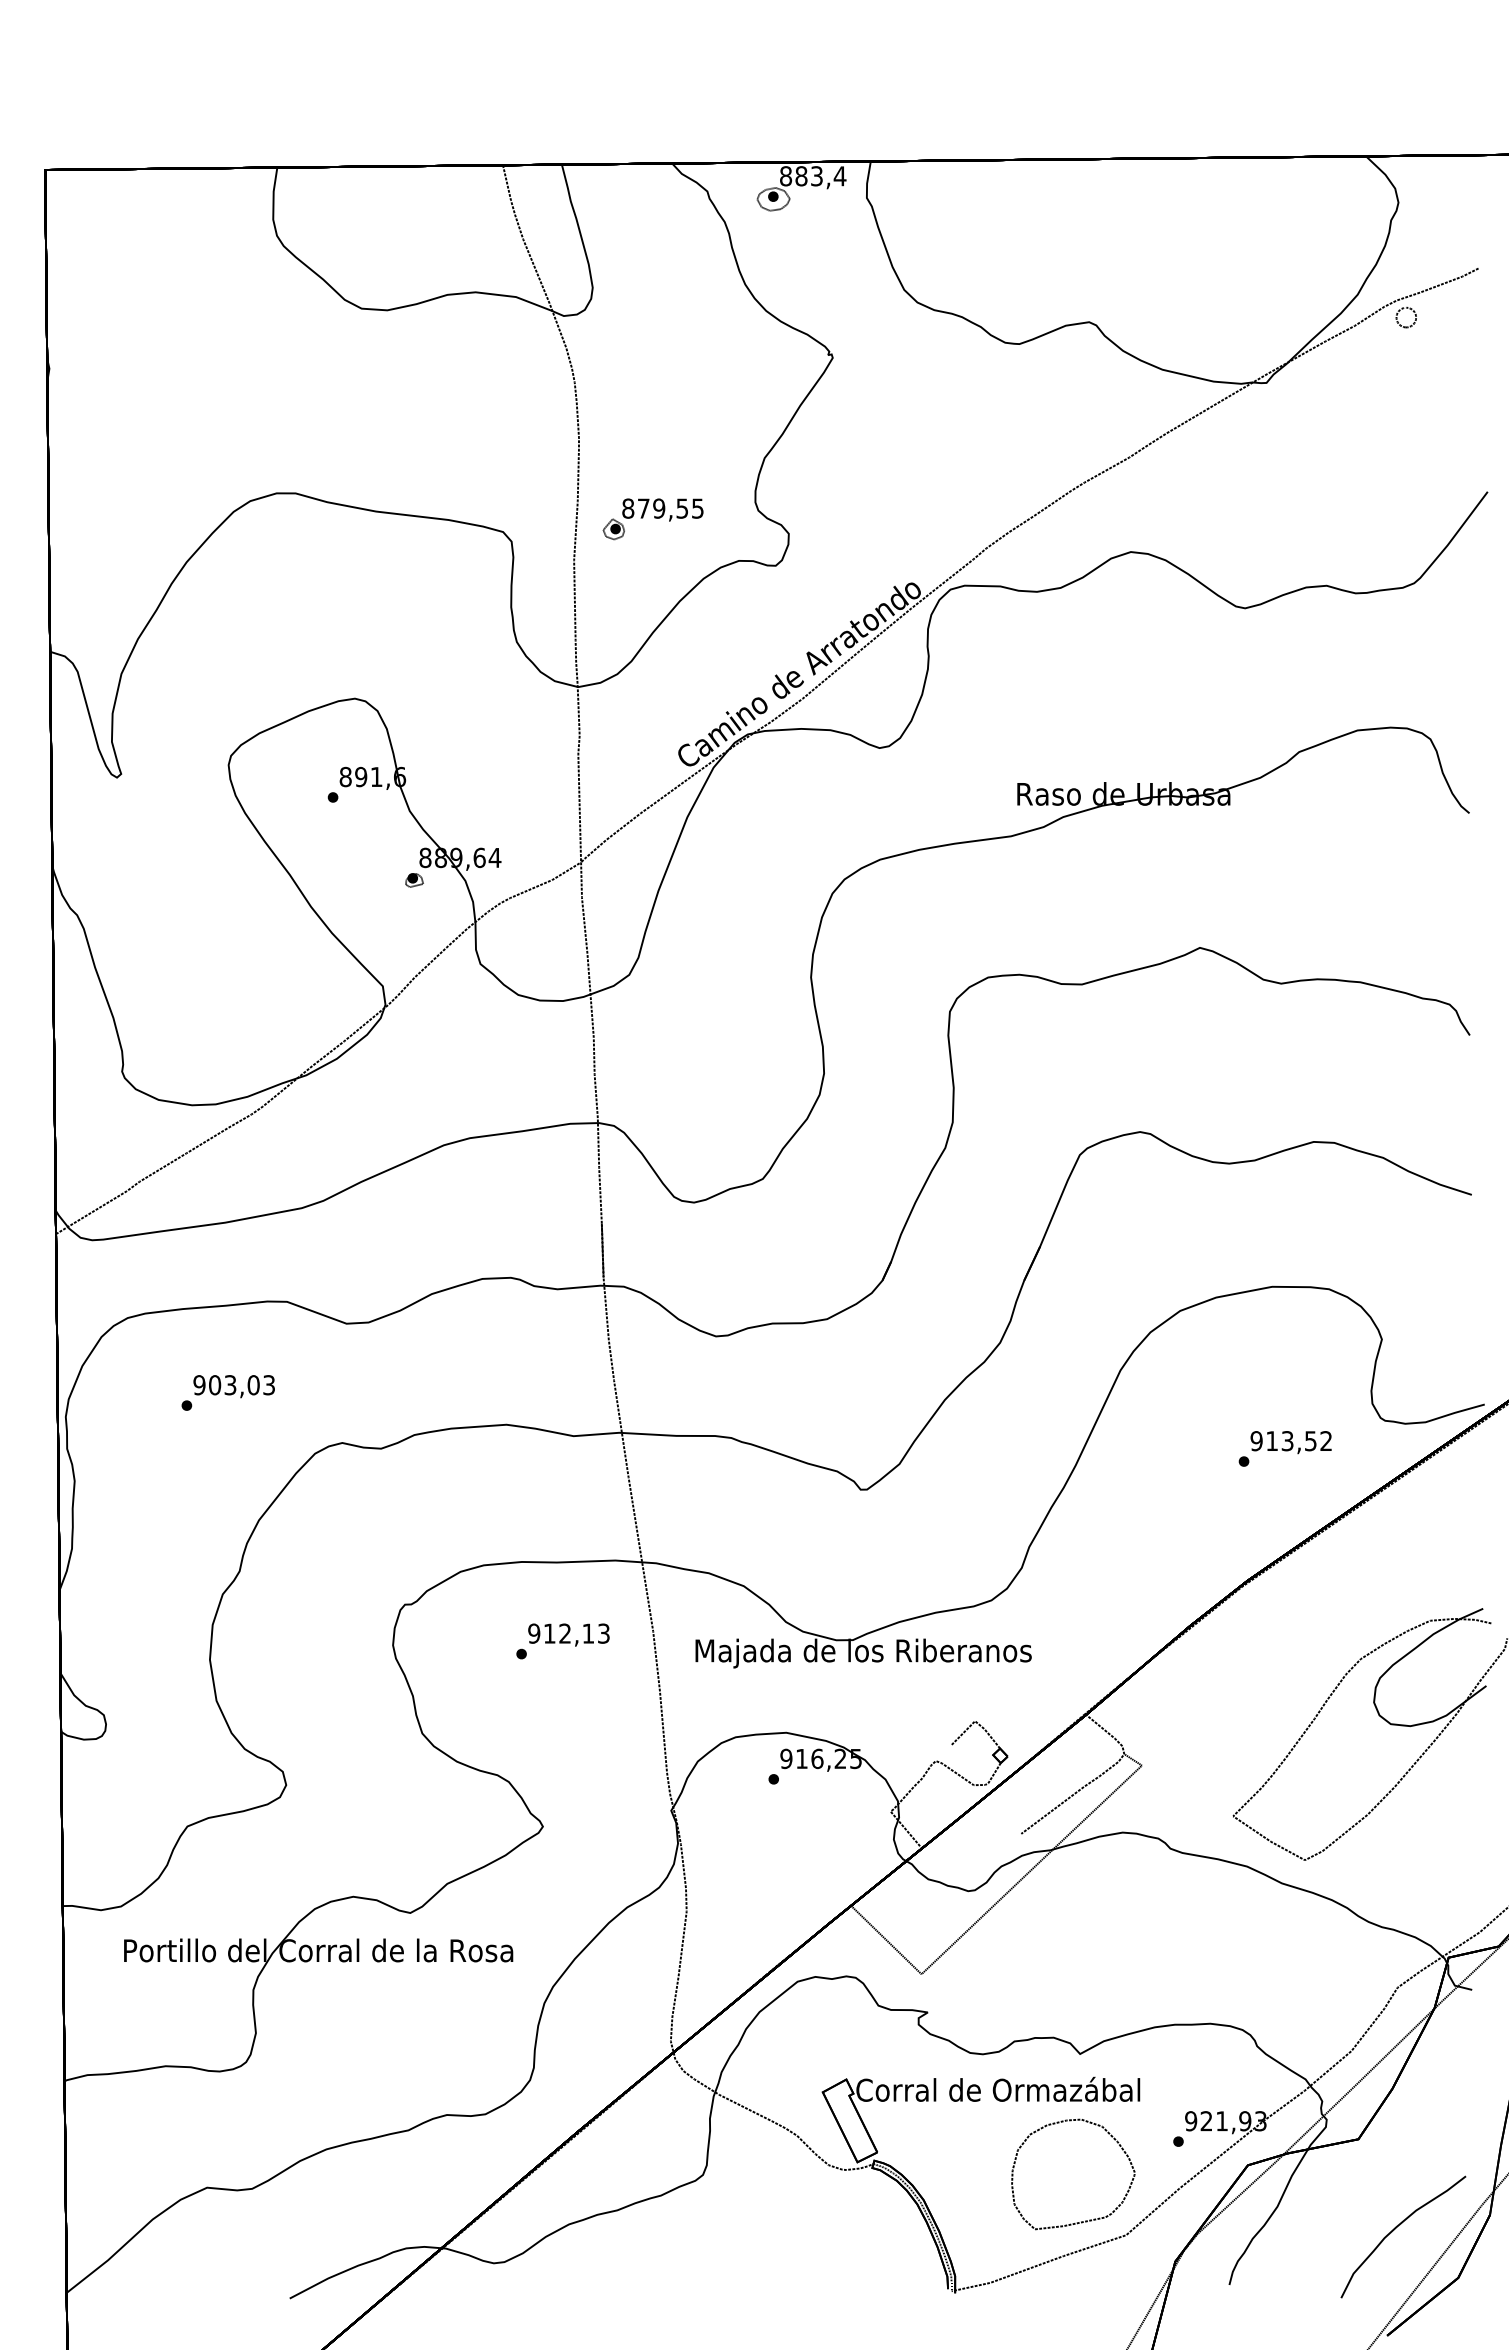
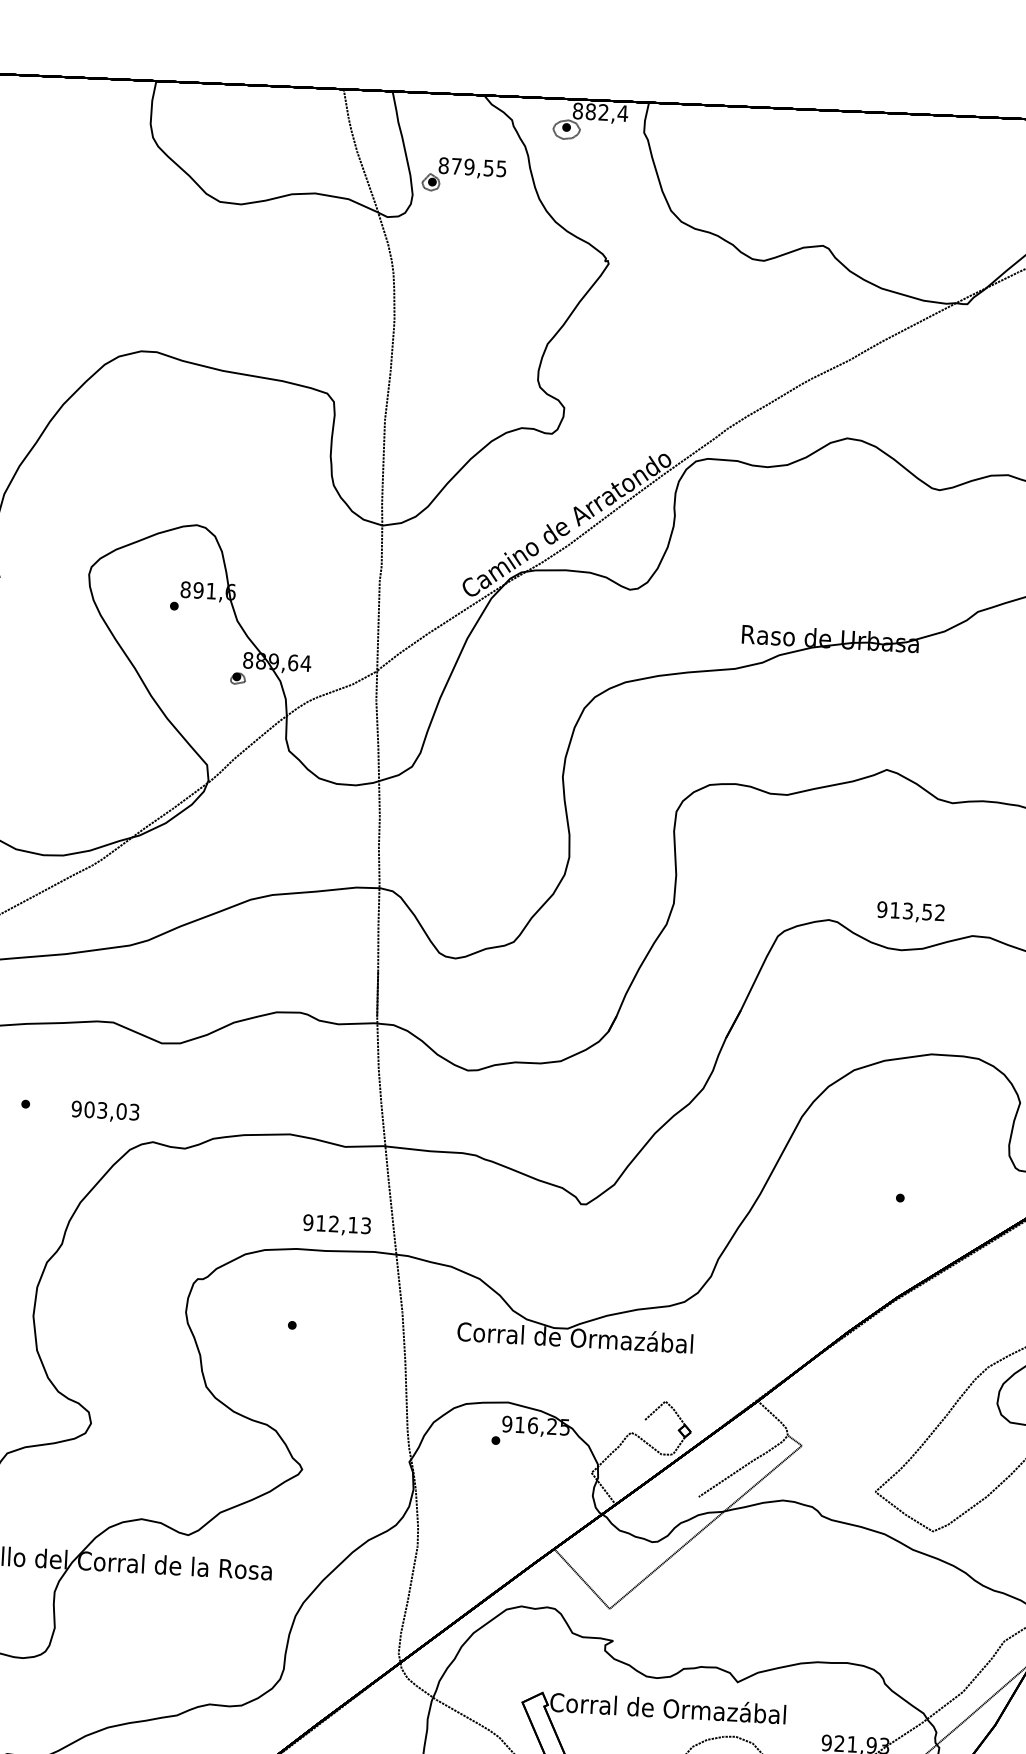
text: (816, 176) -> (603, 112), 883,4 -> 882,4
part: (652, 519) -> (463, 175), moved
text: (233, 1386) -> (104, 1111), moved
text: (1290, 1442) -> (910, 912), moved
text: (568, 1634) -> (336, 1224), moved
text: (863, 1652) -> (576, 1339), Majada de los Riberanos -> Corral de Ormazábal

